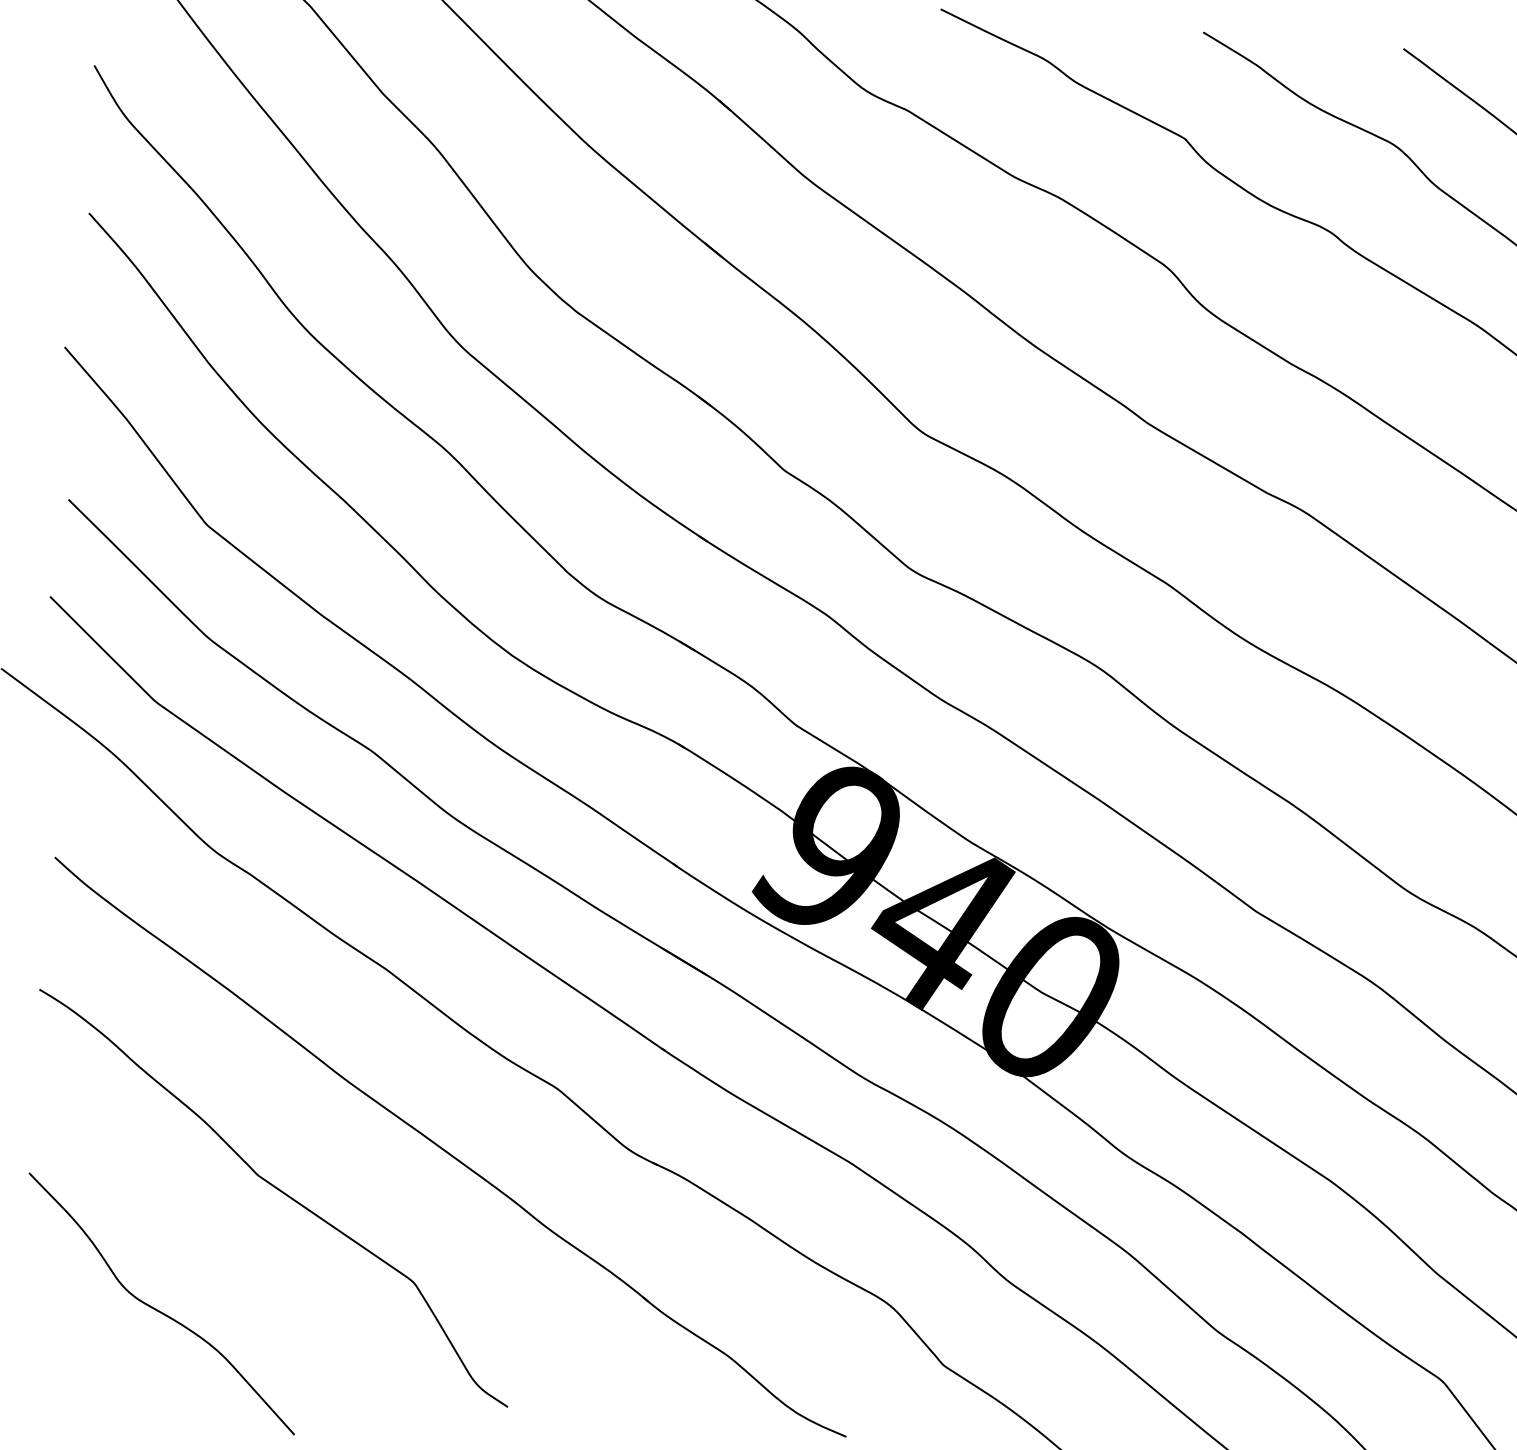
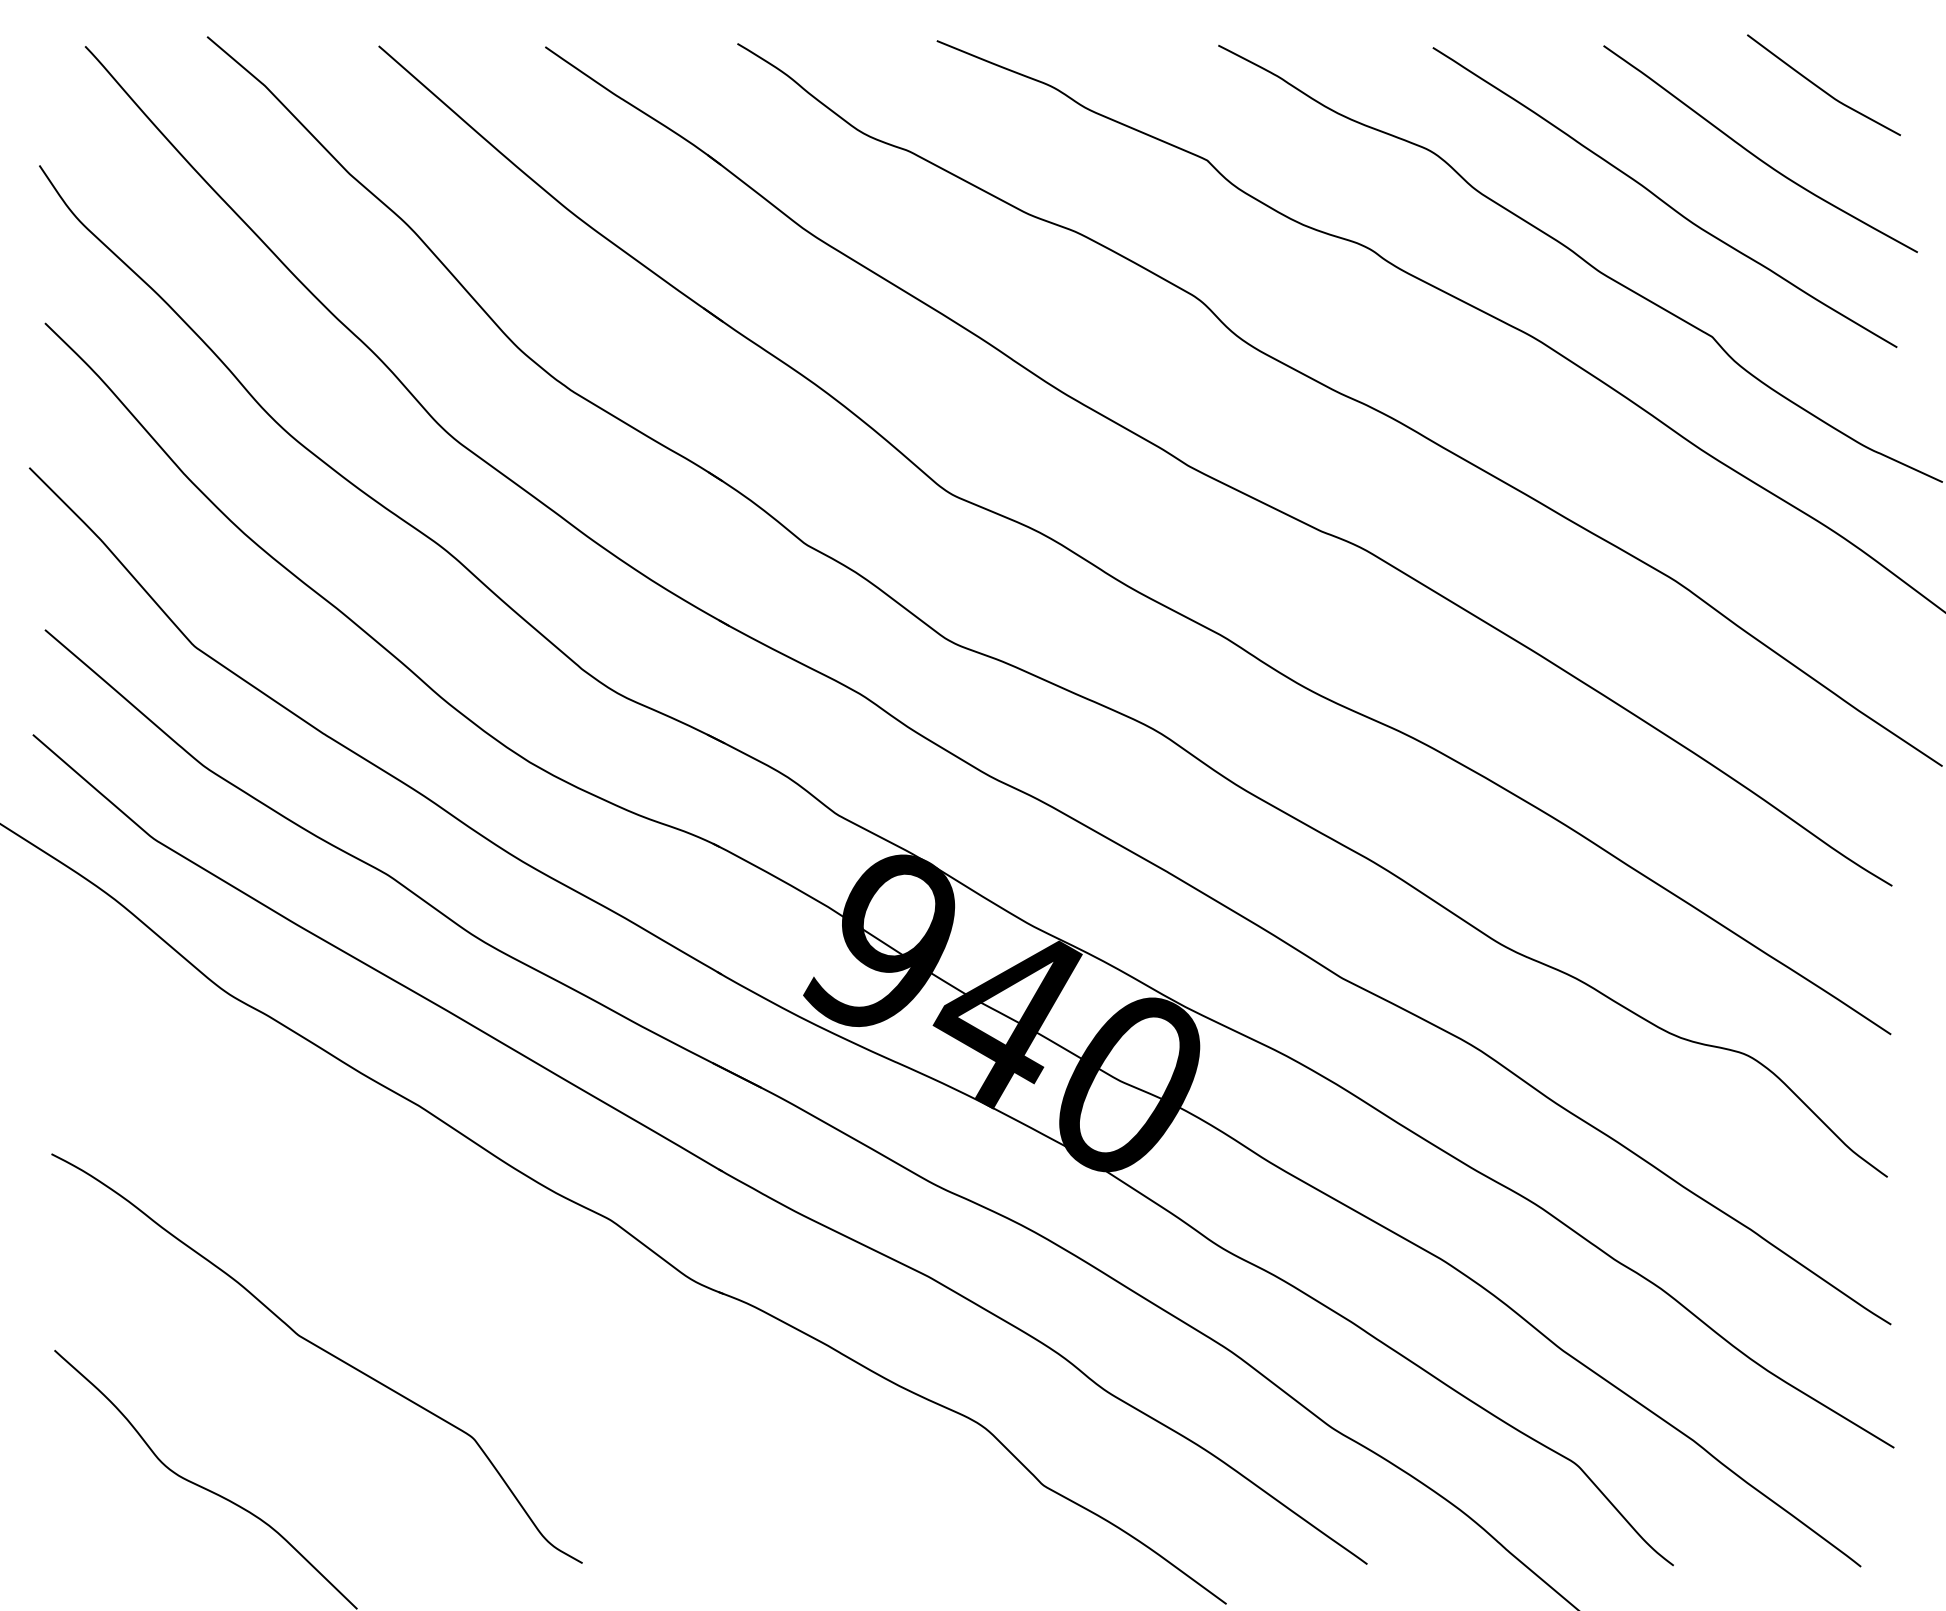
part: (450, 1146) -> (501, 1290), removed

